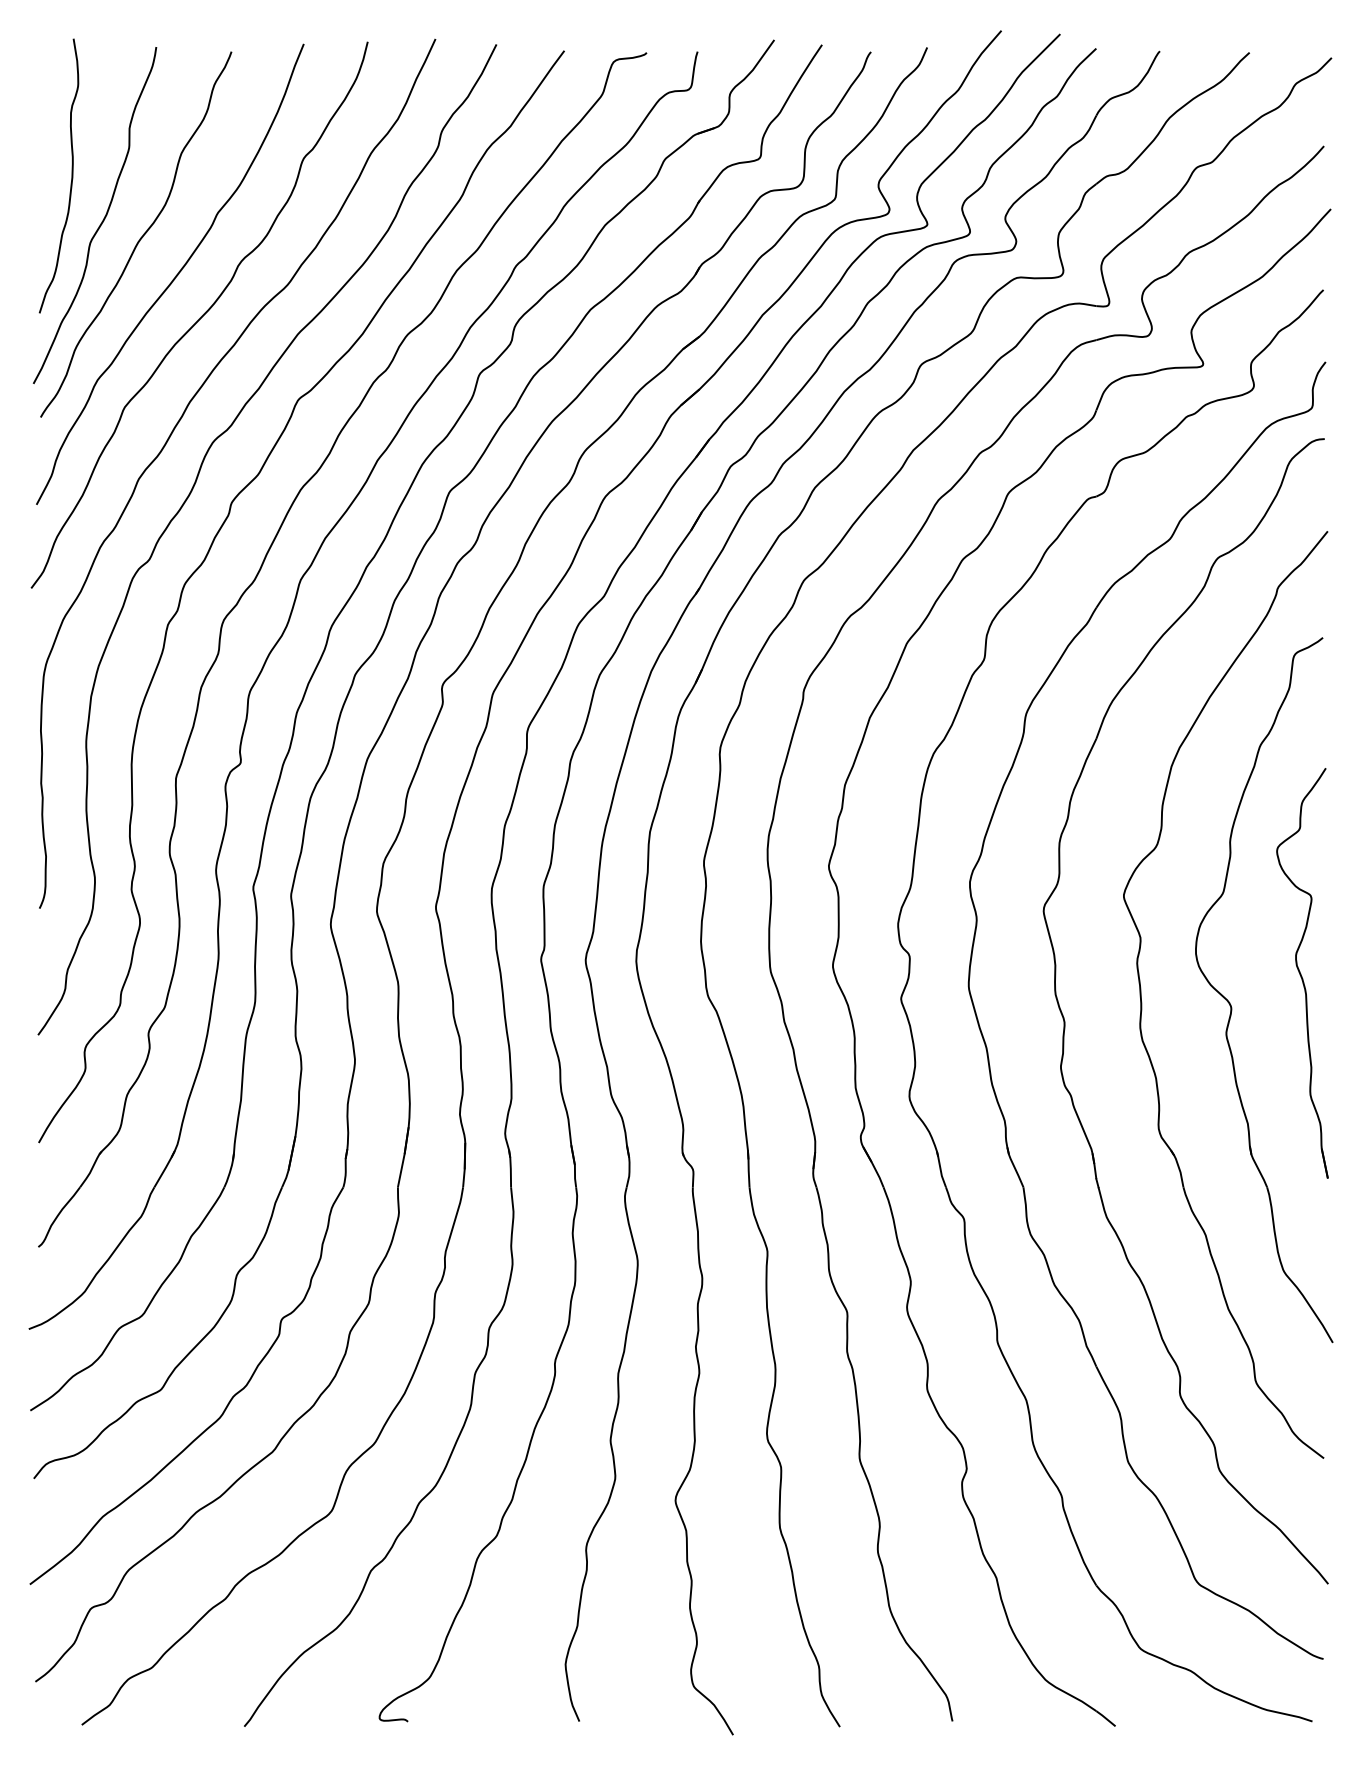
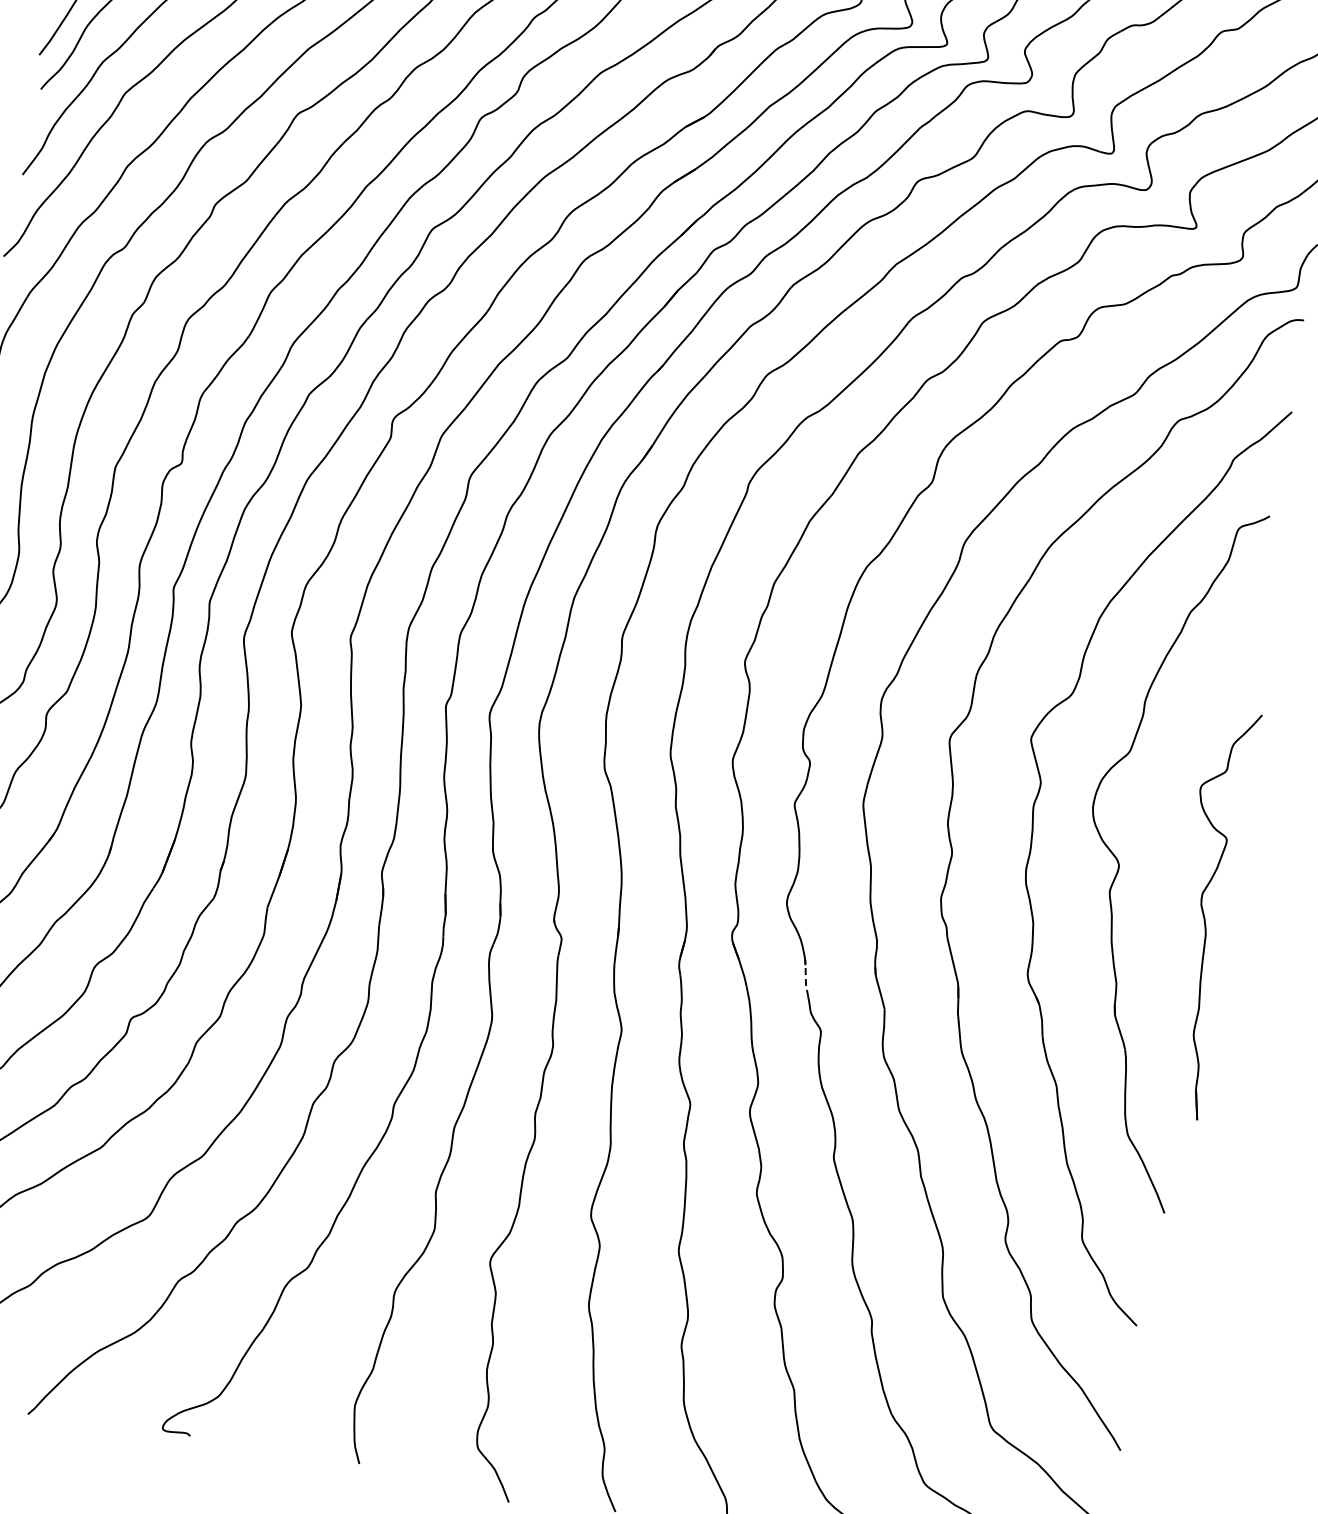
part: (1302, 973) -> (1205, 913), moved
line: (940, 1169) -> (805, 978), solid -> dashed

